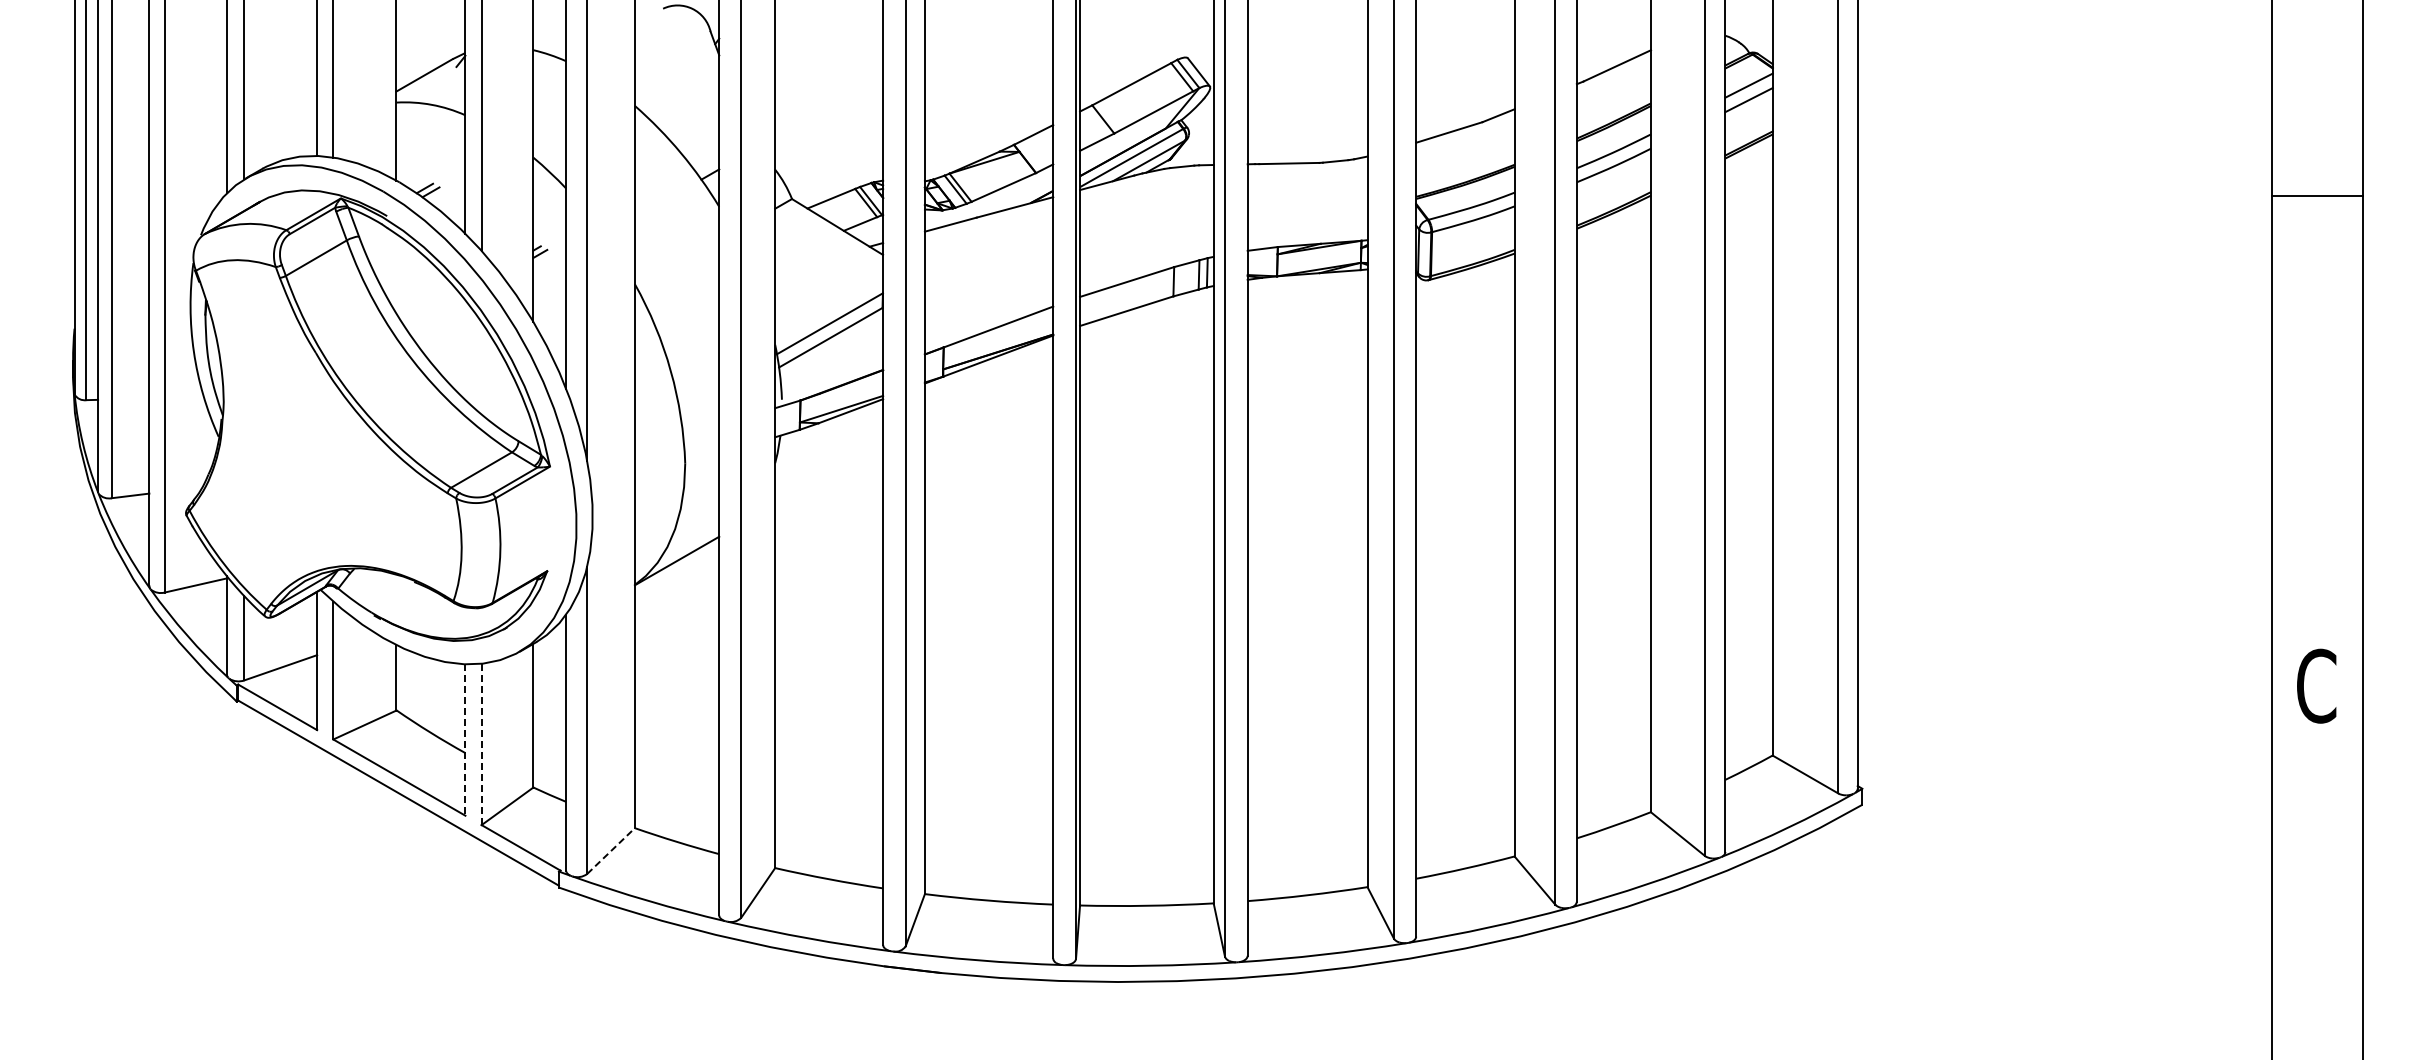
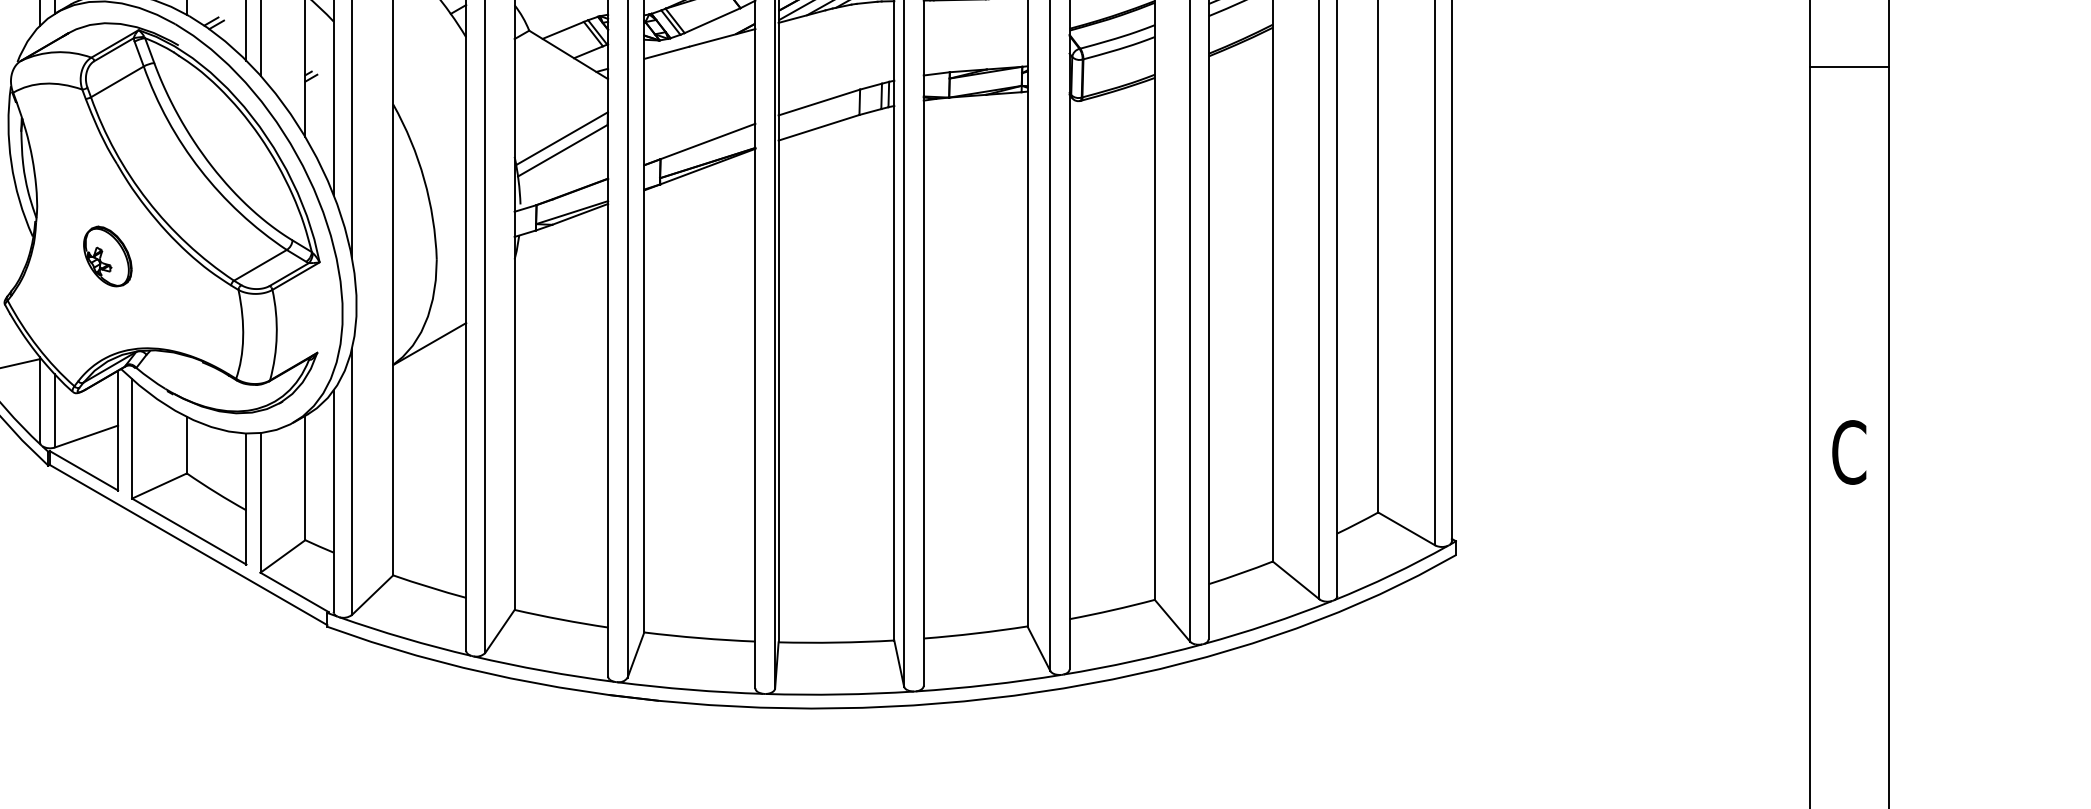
line: (2316, 195) -> (1849, 66), moved
part: (304, 459) -> (107, 256), added
line: (465, 740) -> (246, 499), dashed -> solid
line: (481, 744) -> (260, 502), dashed -> solid
line: (611, 850) -> (372, 594), dashed -> solid

